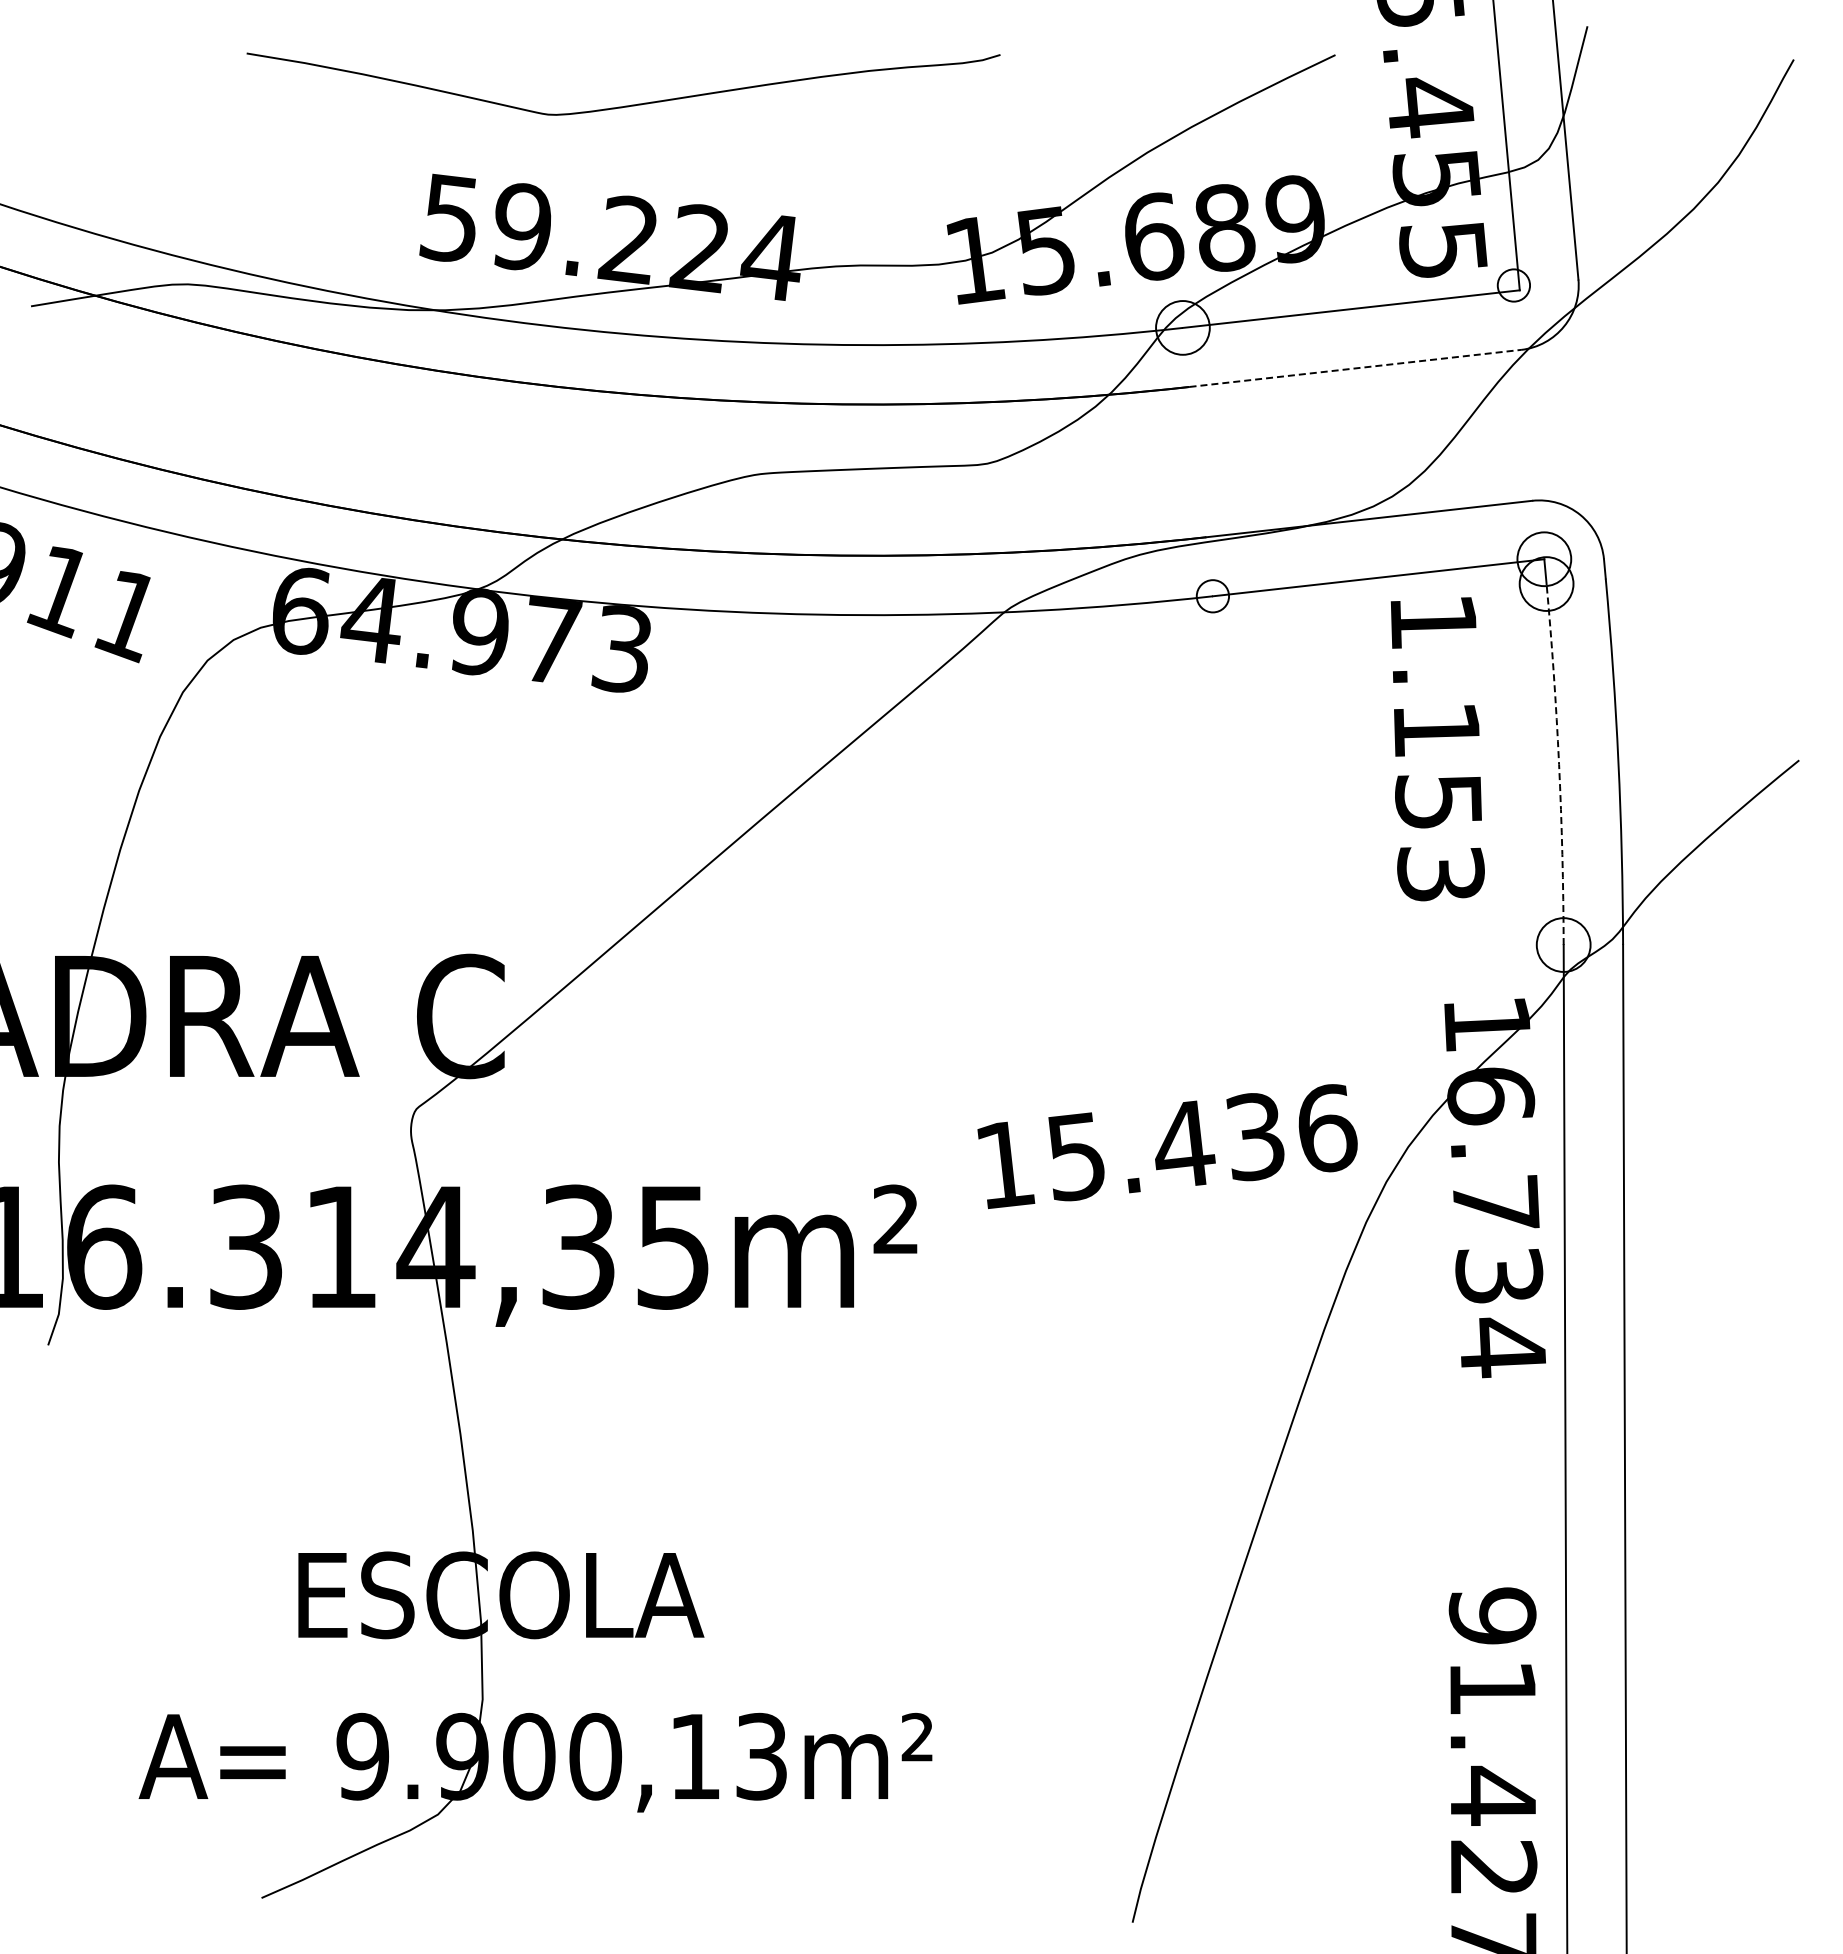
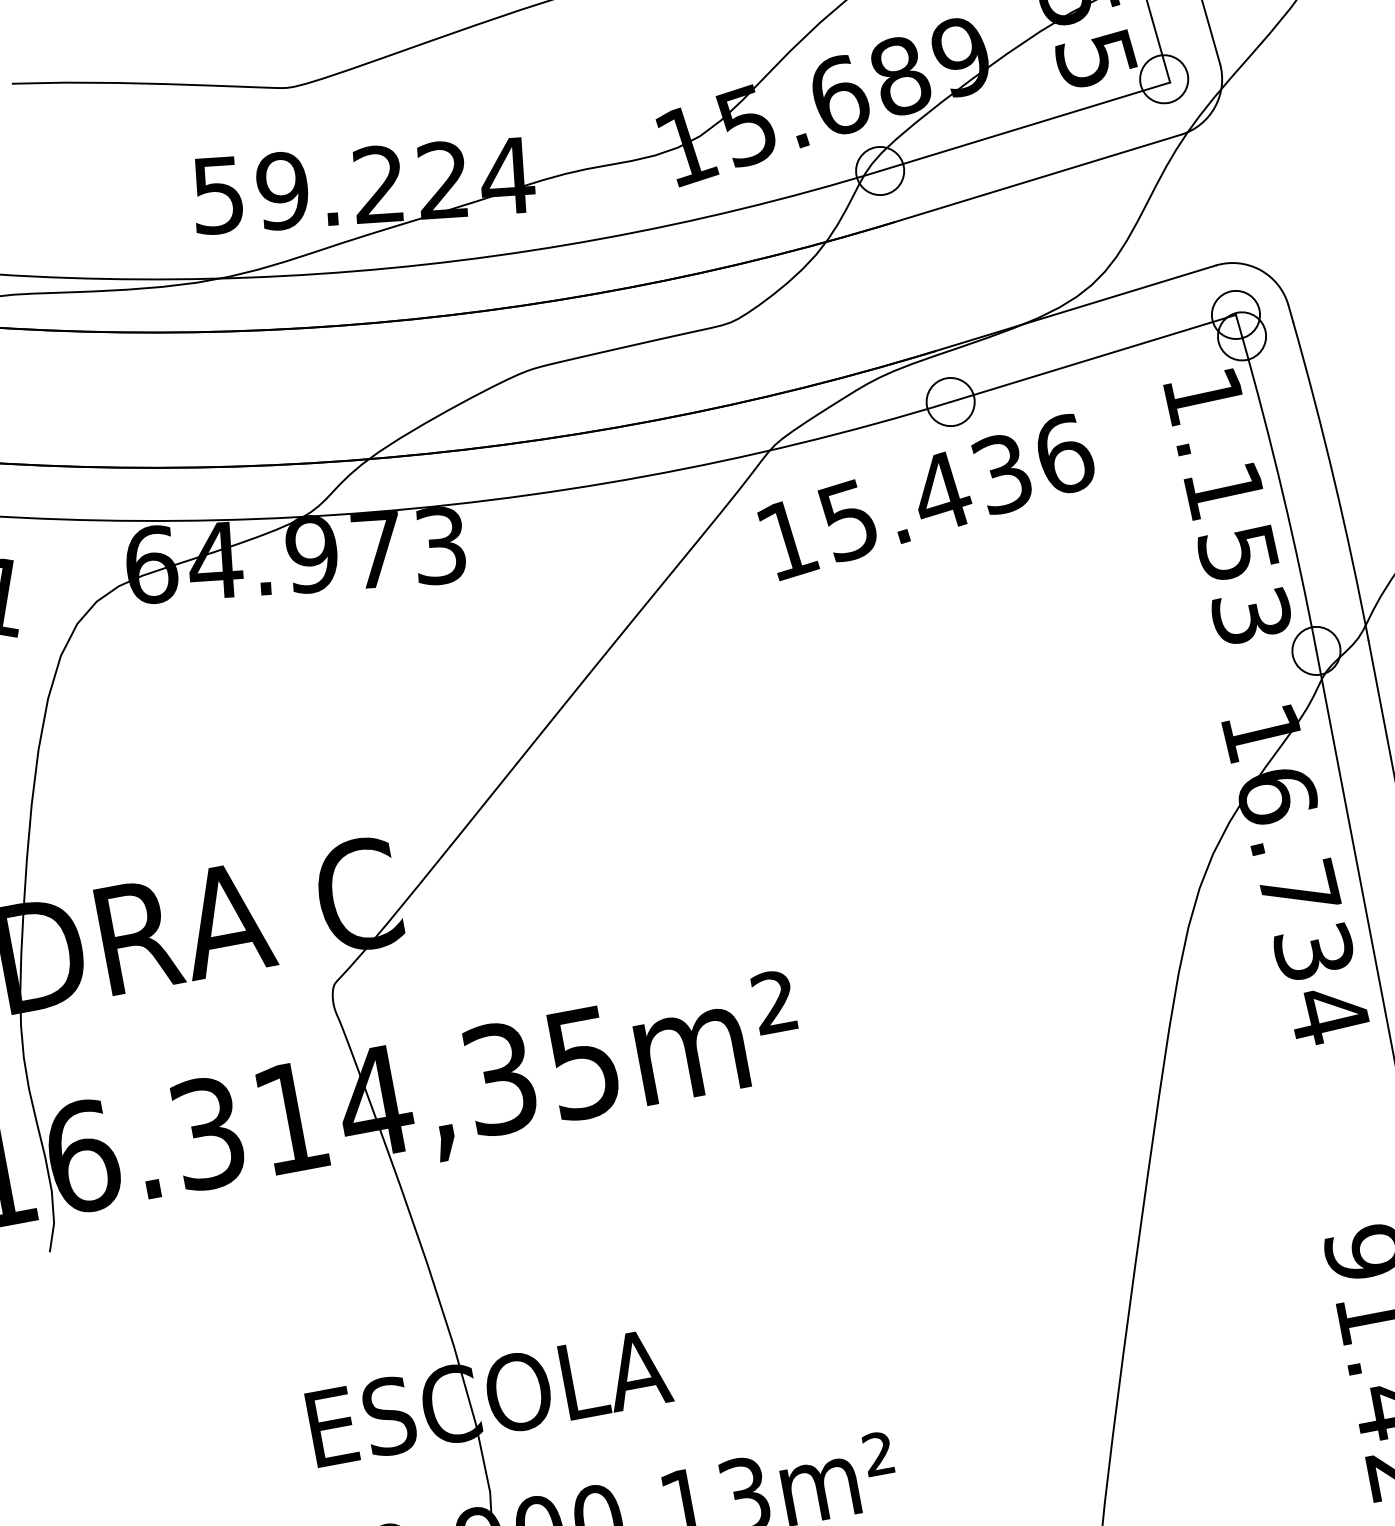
circle: (1513, 285) -> (1163, 79), size x1.67
line: (1355, 368) -> (1038, 178), dashed -> solid
circle: (1212, 596) -> (950, 402), size x1.67
text: (1437, 749) -> (1228, 507), moved
arc: (1559, 764) -> (1283, 492), dashed -> solid
text: (1167, 1146) -> (927, 496), moved

